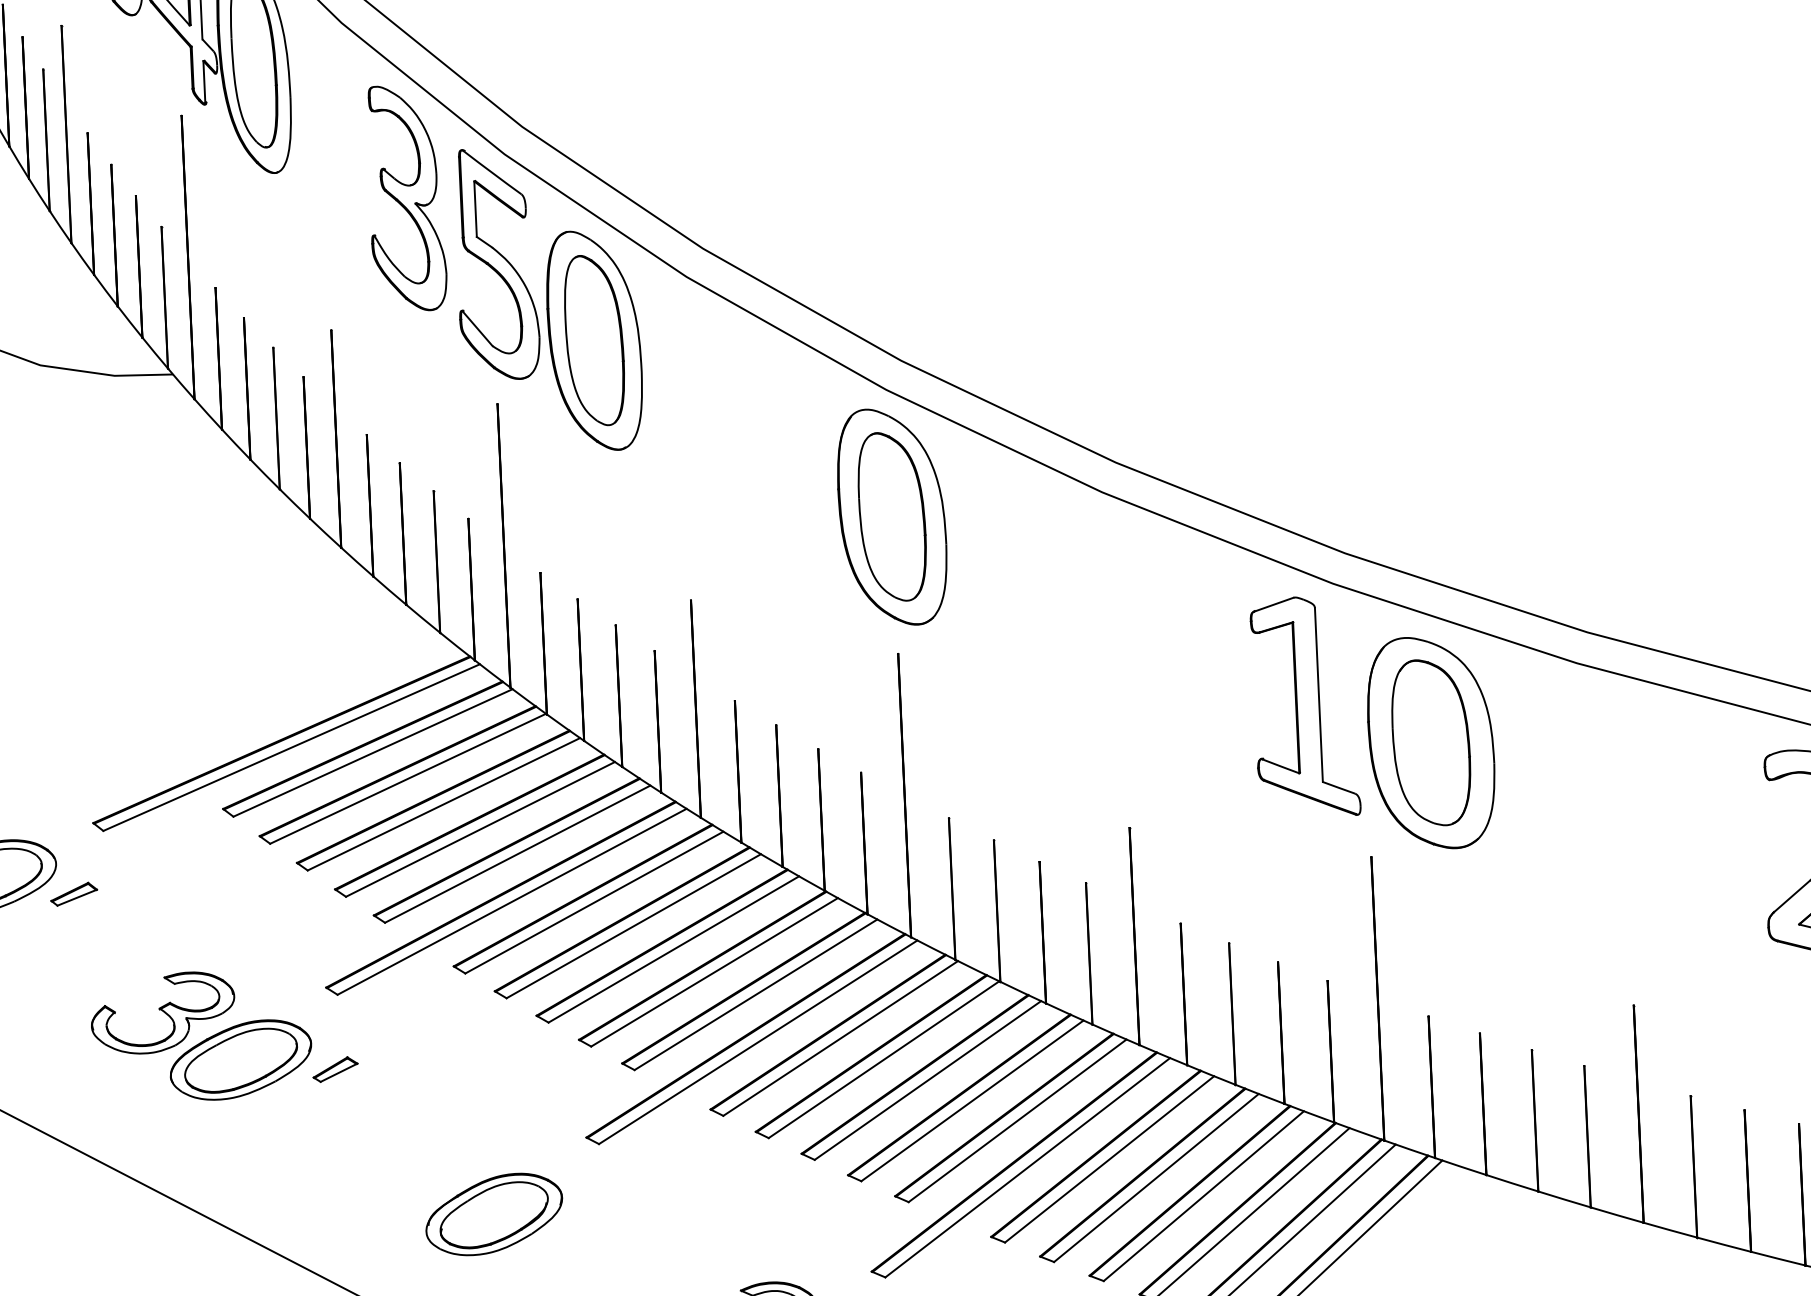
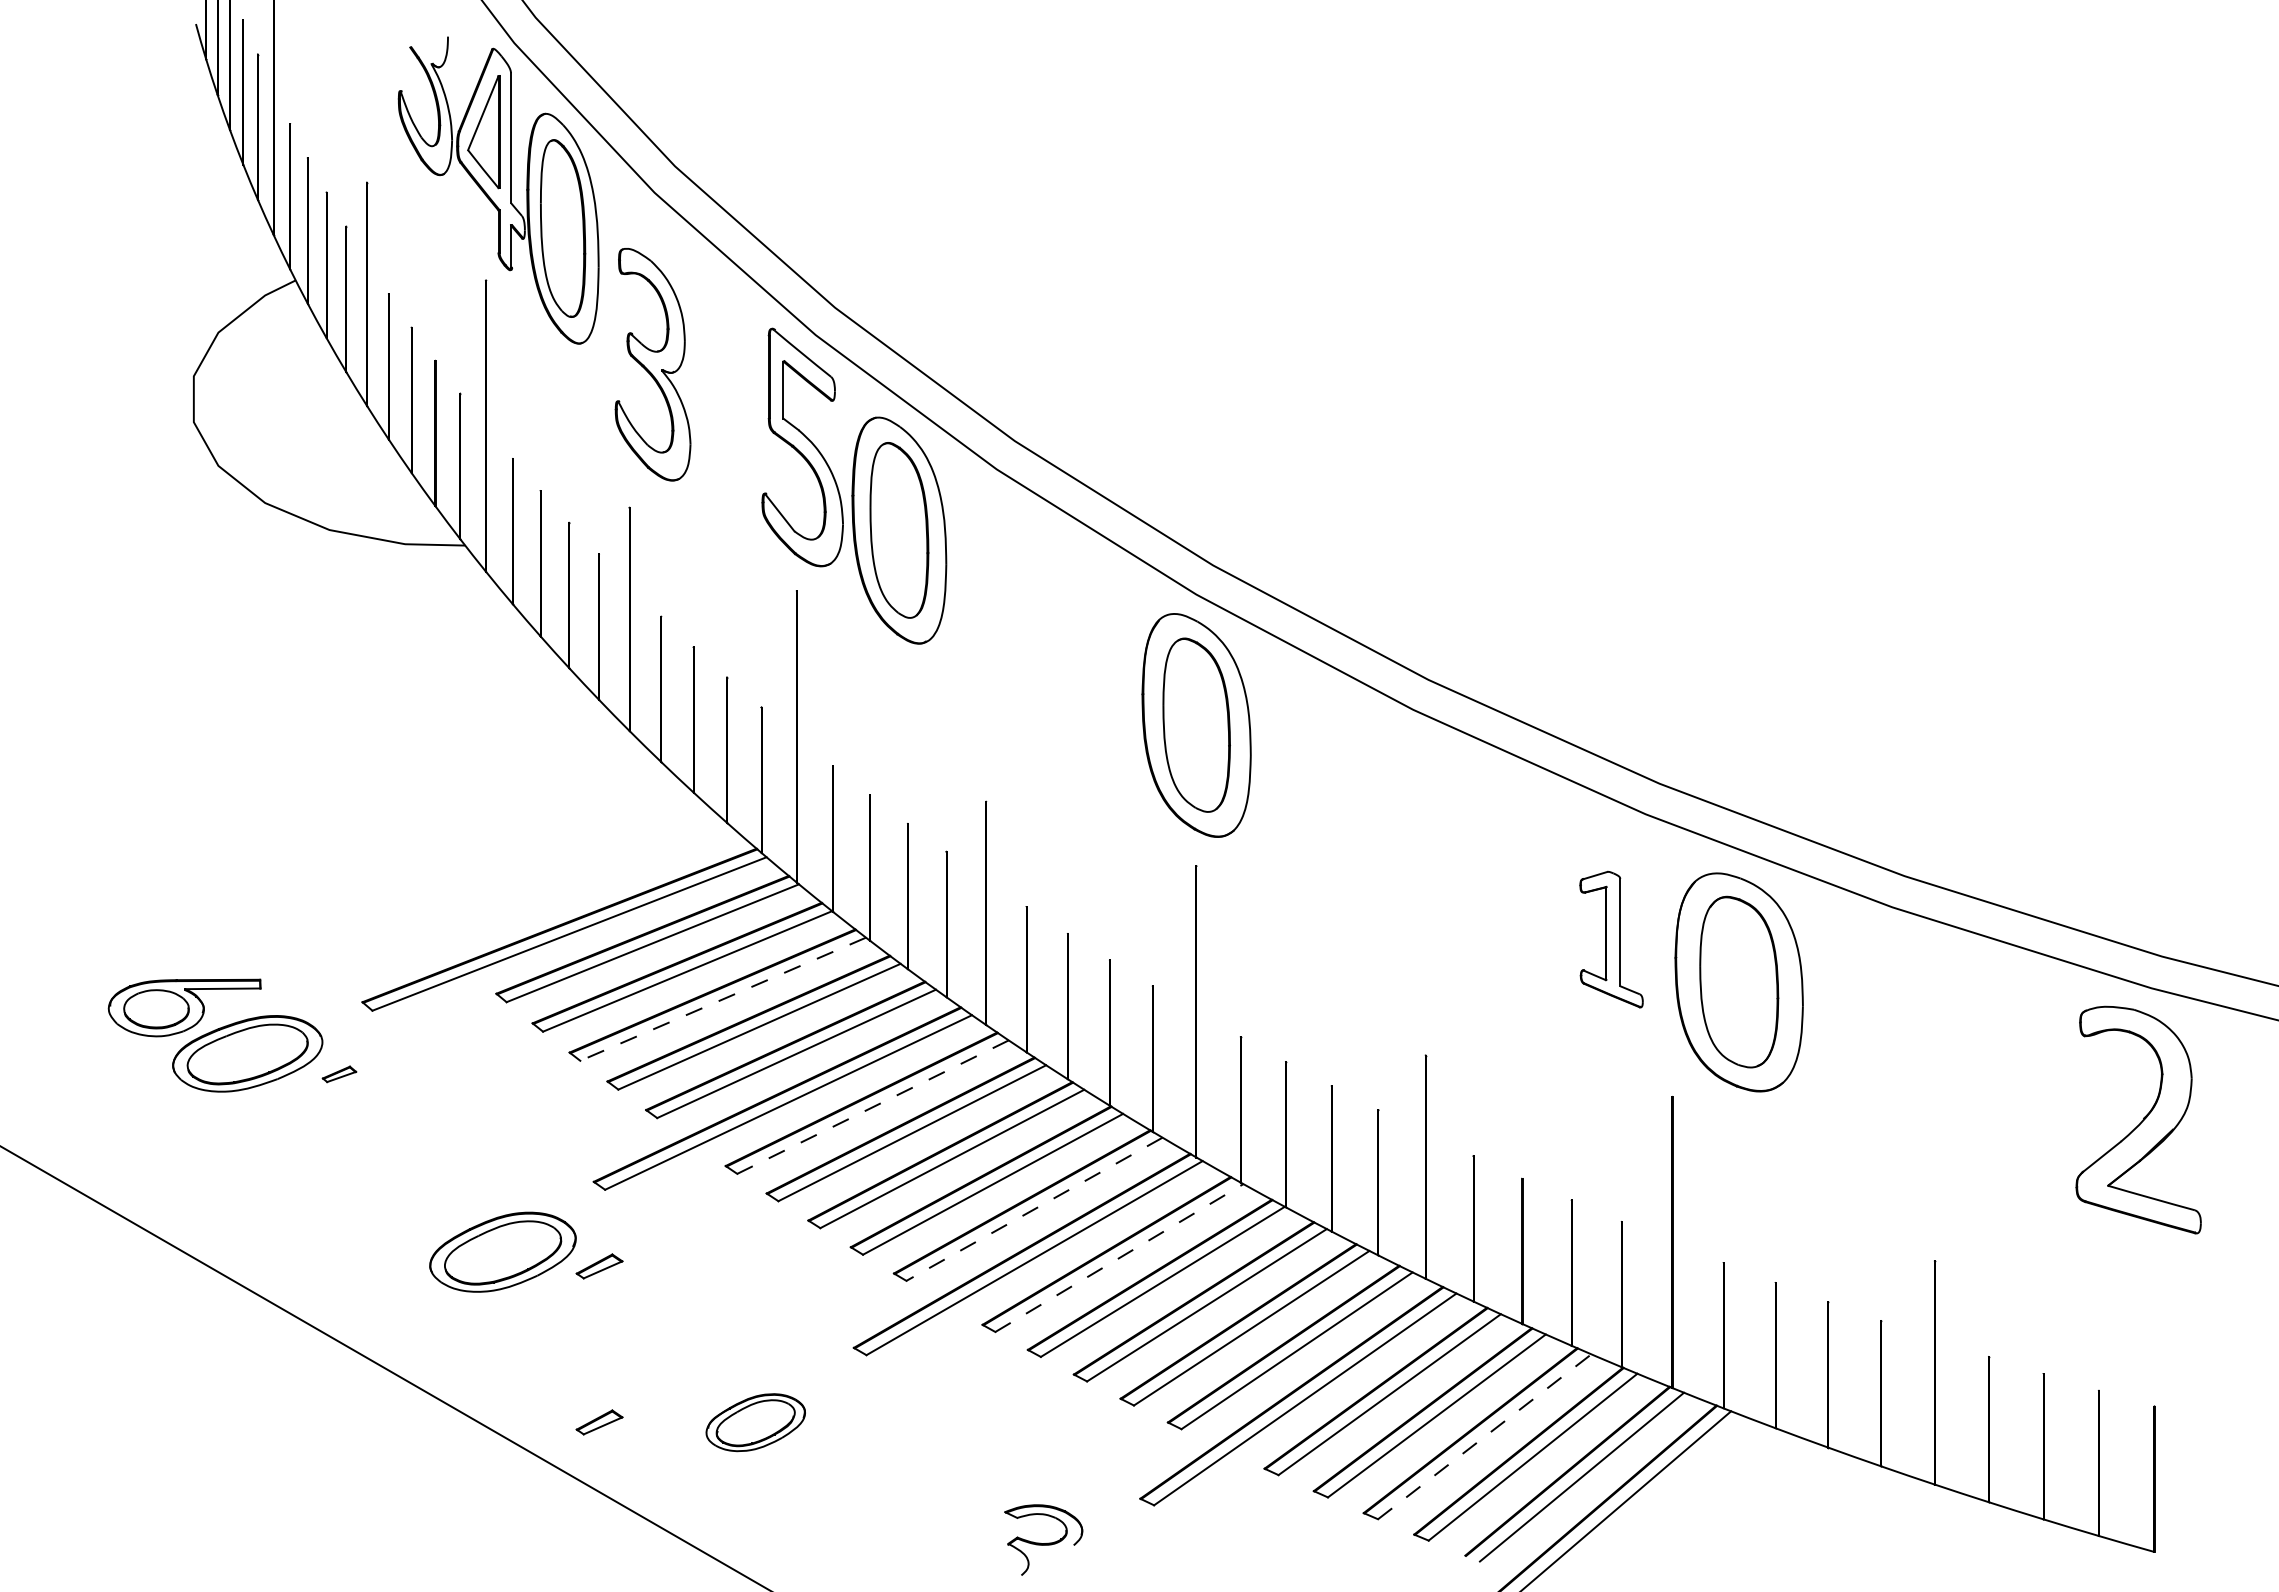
part: (406, 198) -> (652, 364), moved
part: (1305, 706) -> (1611, 939), size x0.6
line: (444, 804) -> (723, 999), solid -> dashed
part: (74, 894) -> (339, 1074), size x0.7
line: (593, 902) -> (872, 1107), solid -> dashed
line: (755, 995) -> (1034, 1209), solid -> dashed
part: (162, 1013) -> (424, 1200), removed
line: (840, 1037) -> (1119, 1257), solid -> dashed
line: (1203, 1195) -> (1484, 1436), solid -> dashed
part: (494, 1214) -> (755, 1422), size x0.7
part: (342, 1221) -> (599, 1422), added

